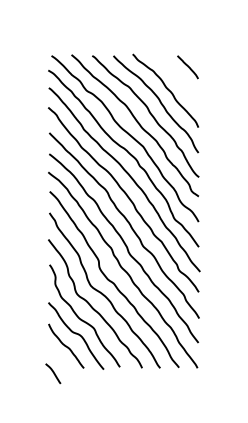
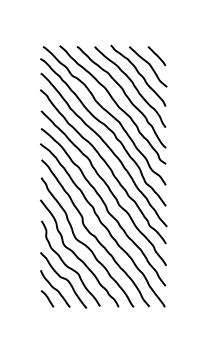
curve: (179, 78) -> (149, 65), added
curve: (53, 373) -> (47, 298), moved

